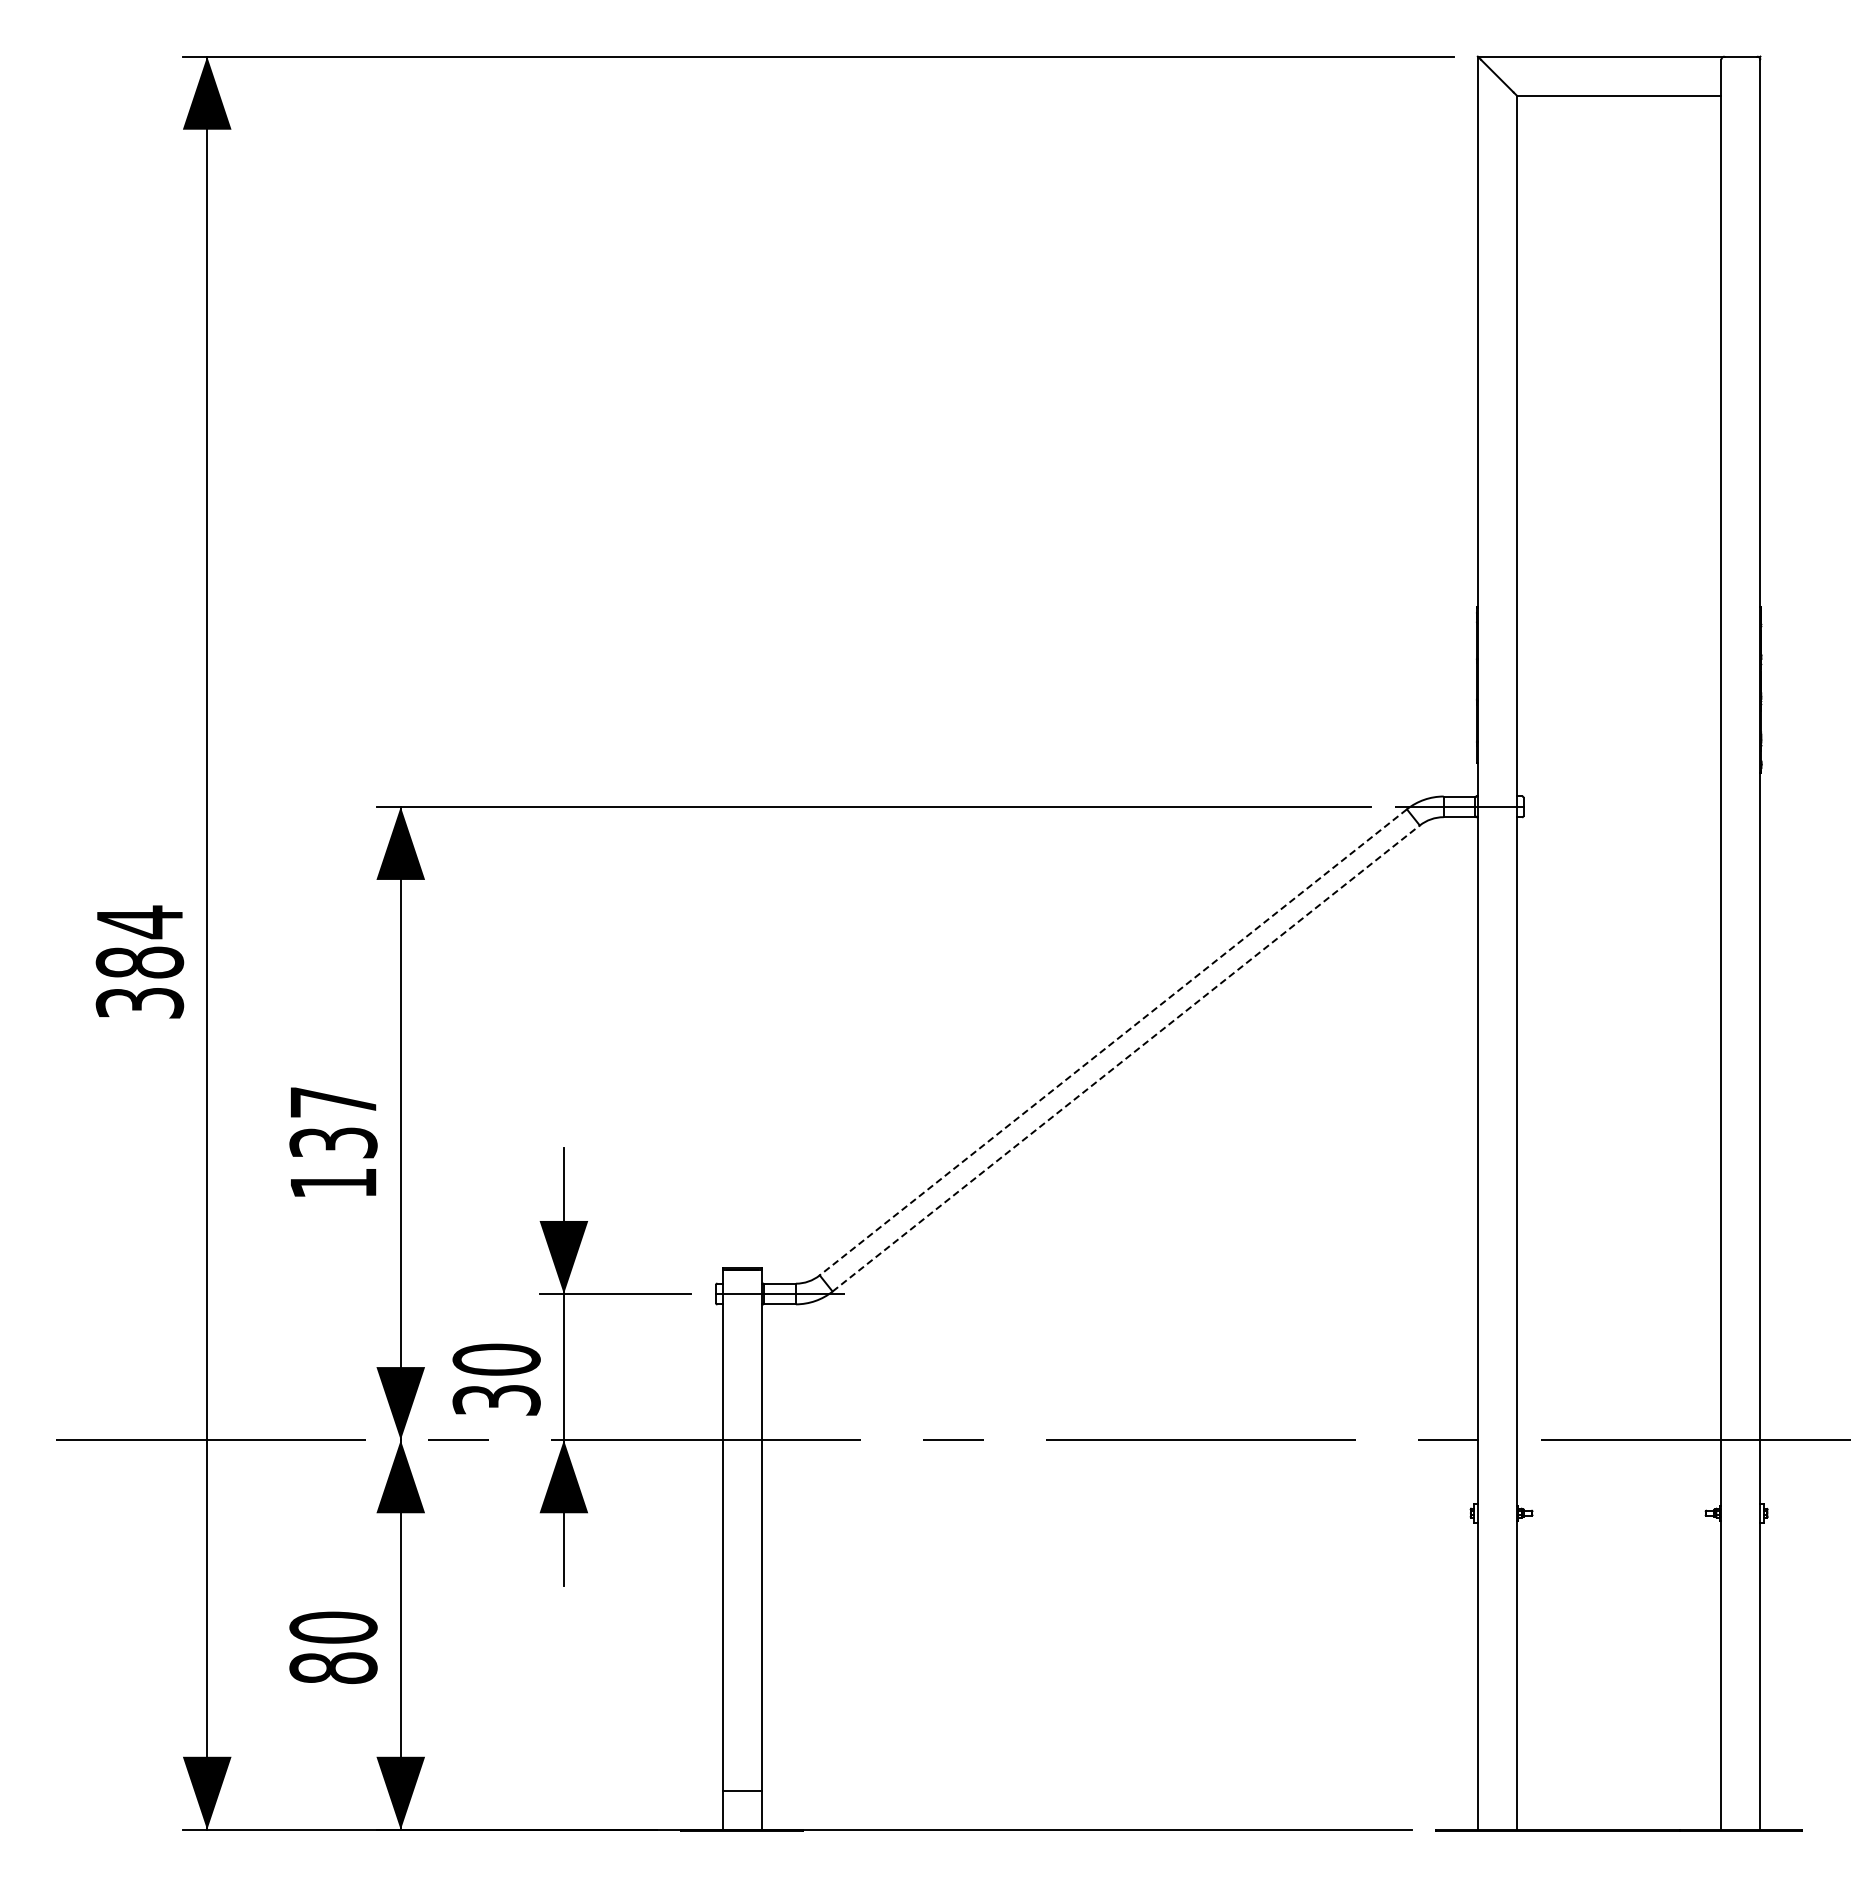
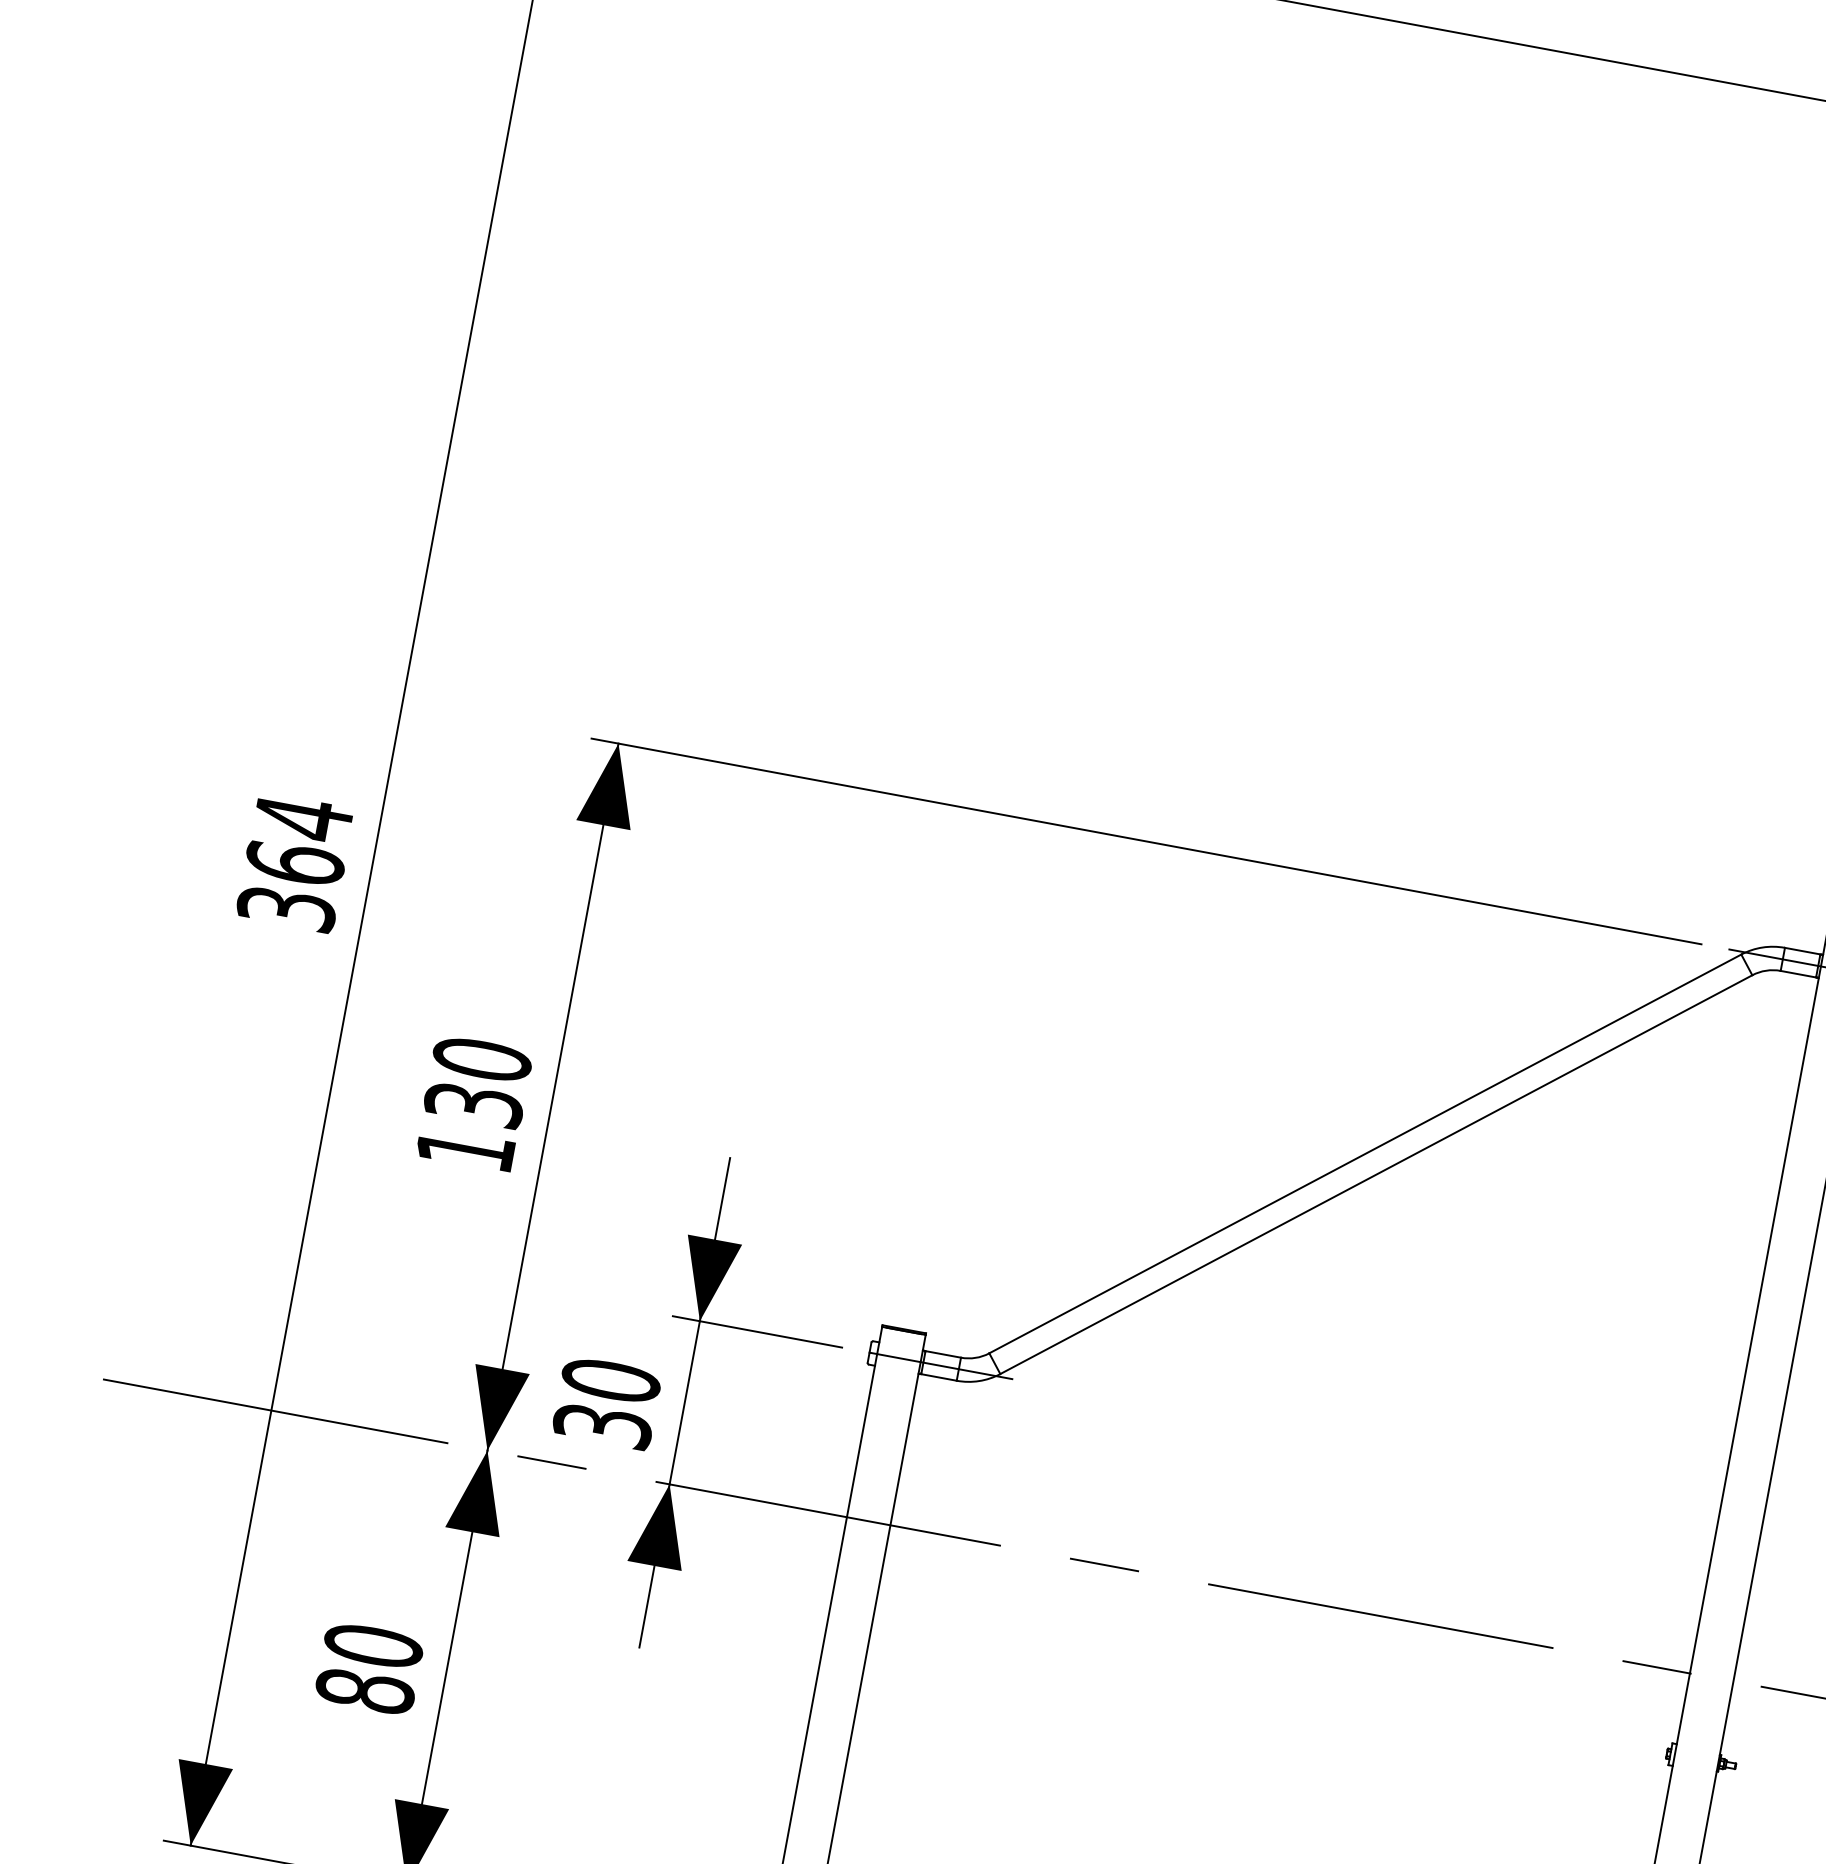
text: (139, 962) -> (294, 863), 384 -> 364
line: (1113, 1042) -> (1365, 1154), dashed -> solid
line: (1126, 1058) -> (1376, 1174), dashed -> solid
text: (333, 1102) -> (482, 1059), 137 -> 130

